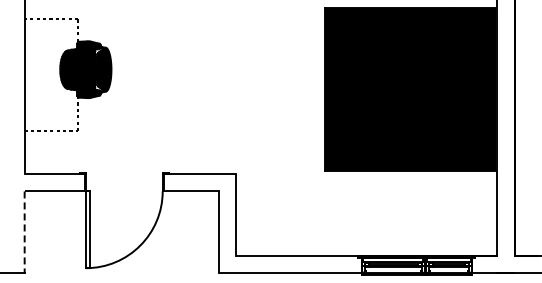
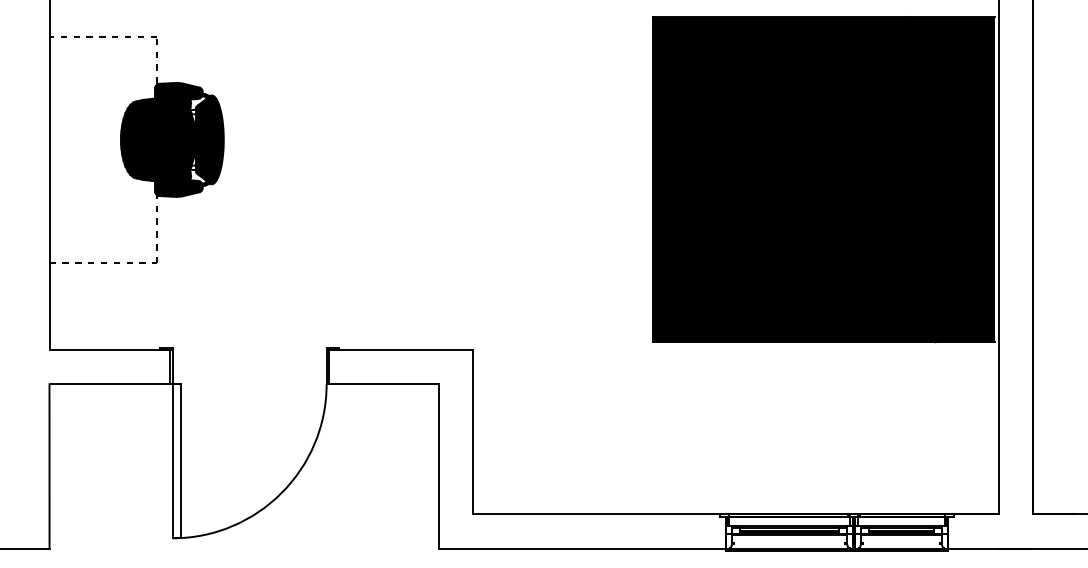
line: (24, 232) -> (49, 466), dashed -> solid

